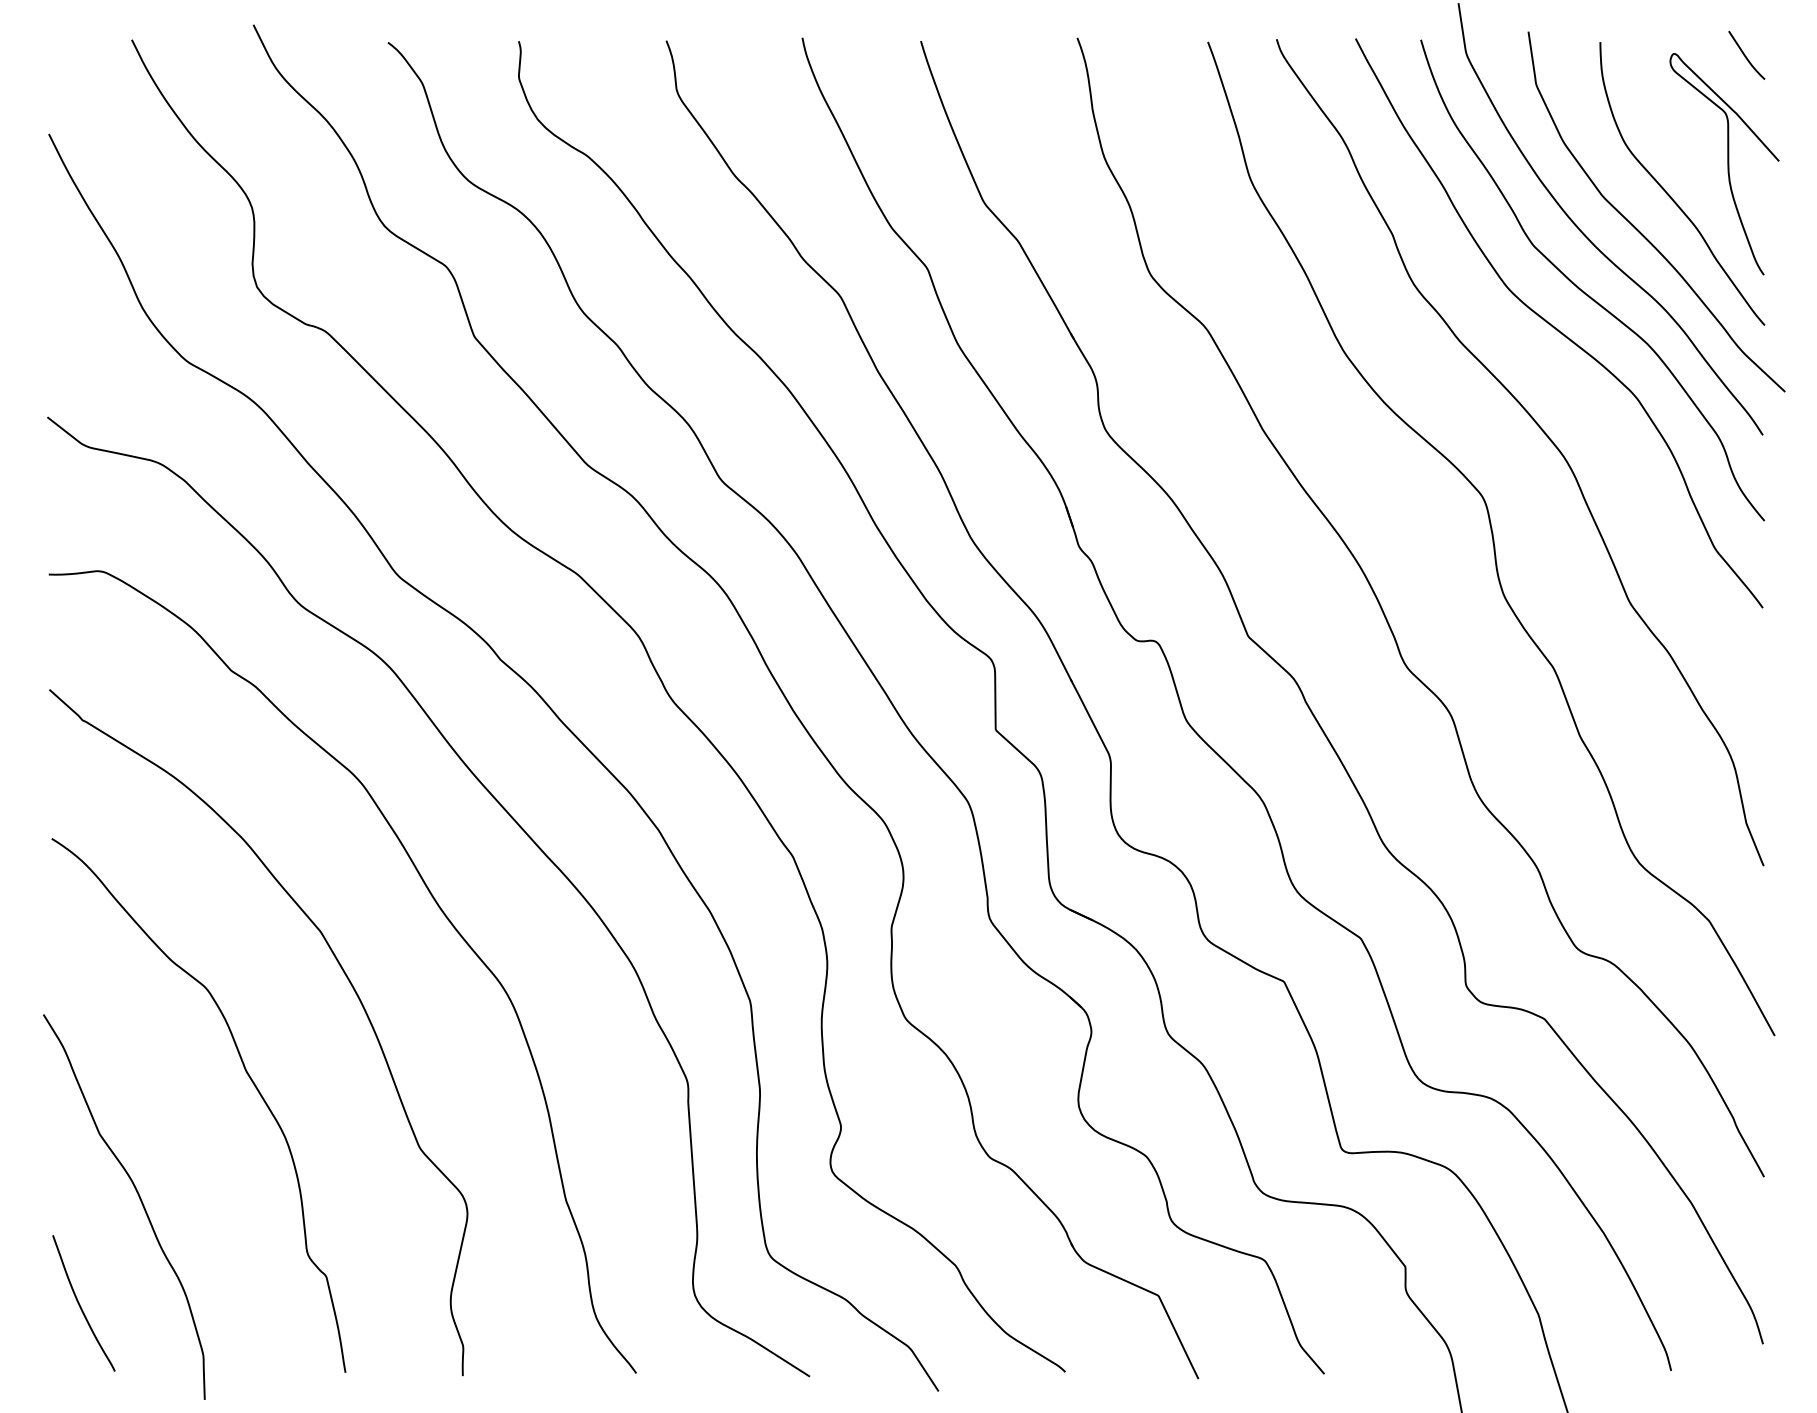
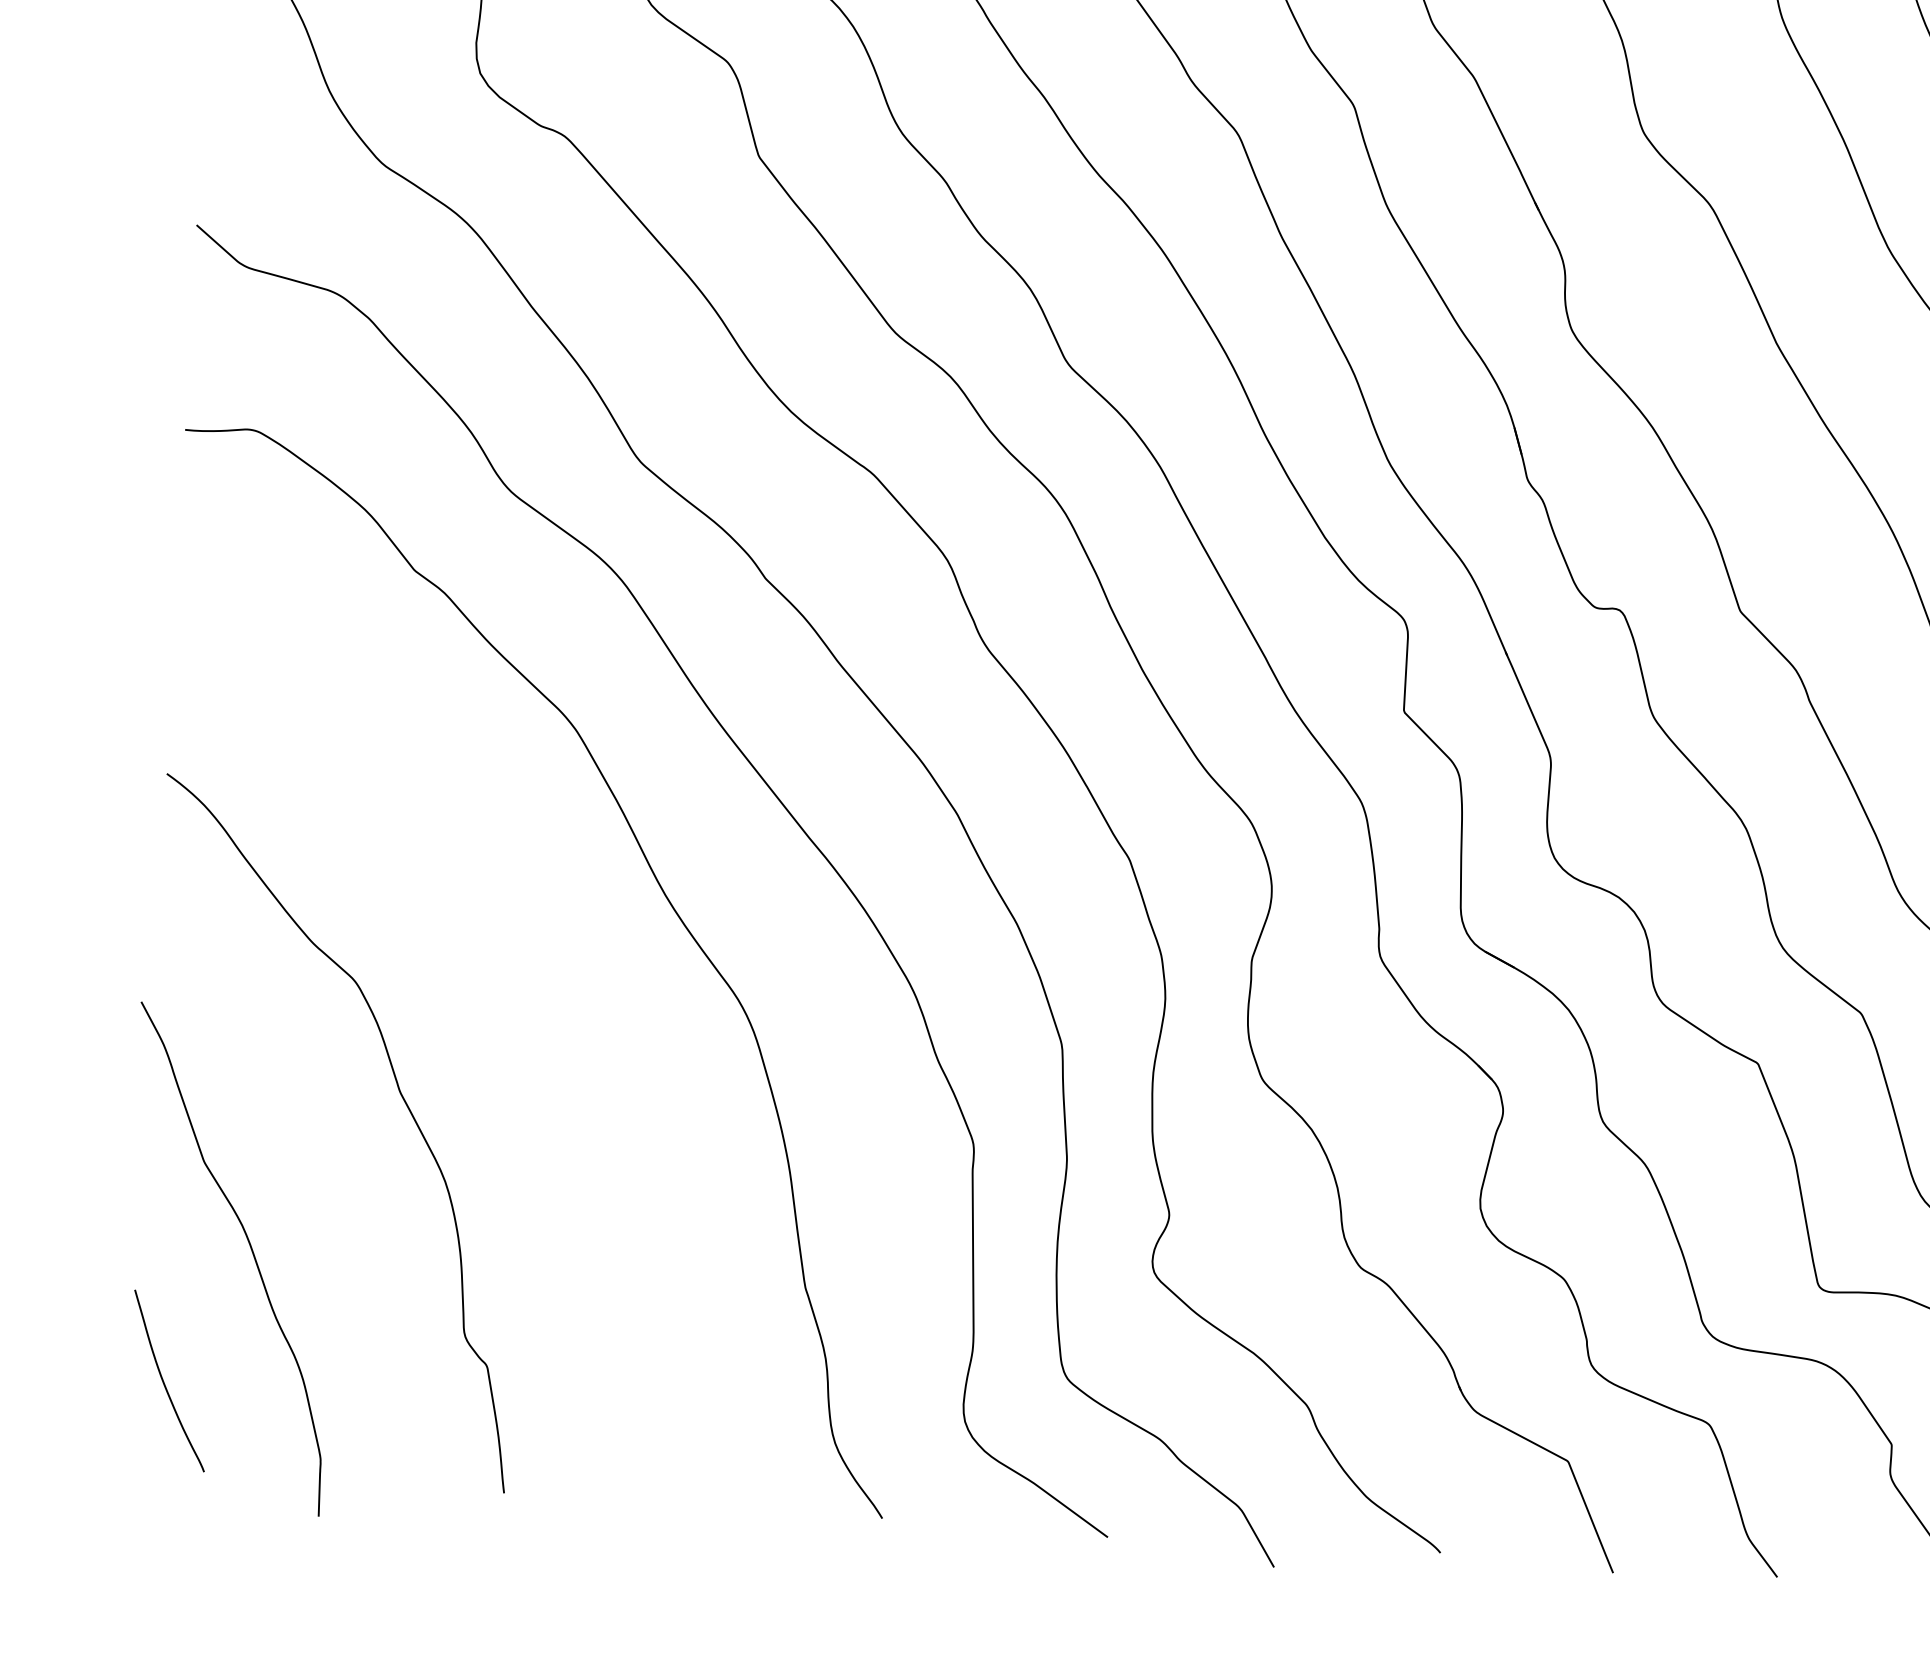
curve: (348, 981) -> (540, 984), removed

